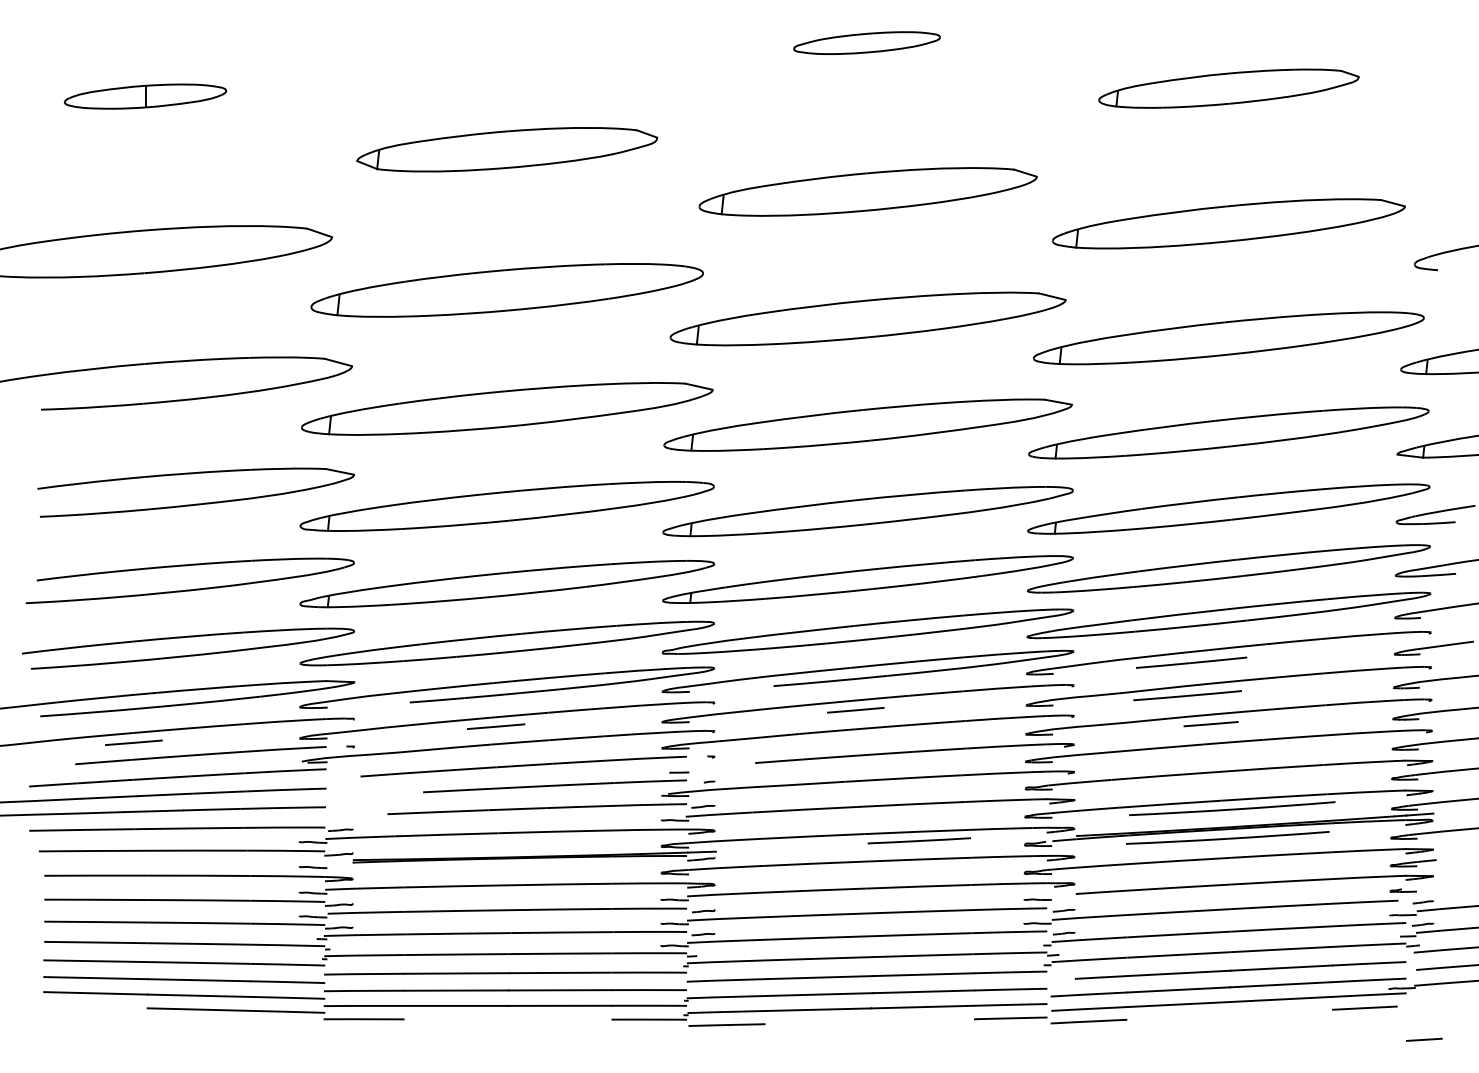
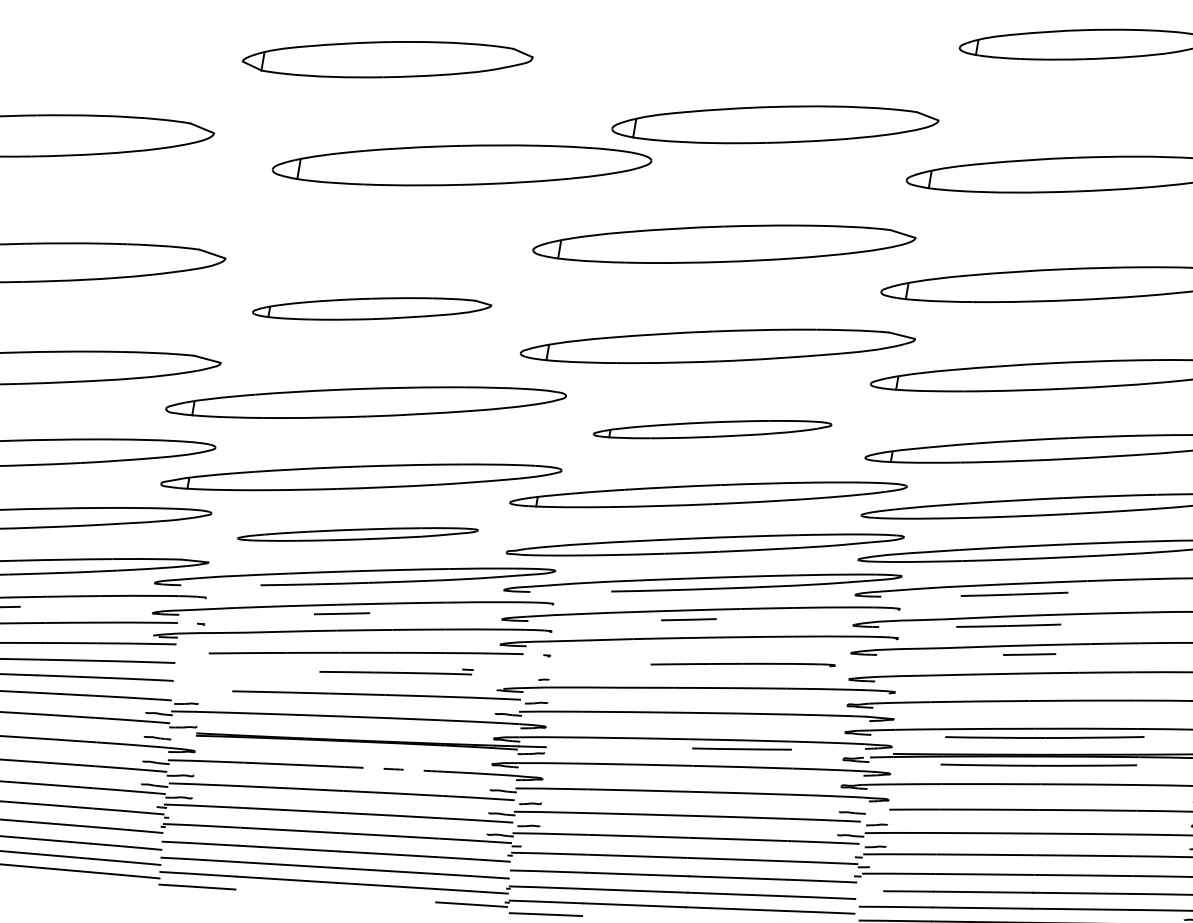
part: (867, 191) -> (774, 124), moved
part: (506, 290) -> (461, 165), moved
part: (507, 408) -> (372, 308), size x0.6
part: (867, 511) -> (712, 429), size x0.6
part: (507, 643) -> (358, 534), size x0.6
part: (914, 753) -> (742, 664), size x0.6
part: (556, 782) -> (396, 671), size x0.6
arc: (560, 884) -> (394, 769), solid -> dashed

